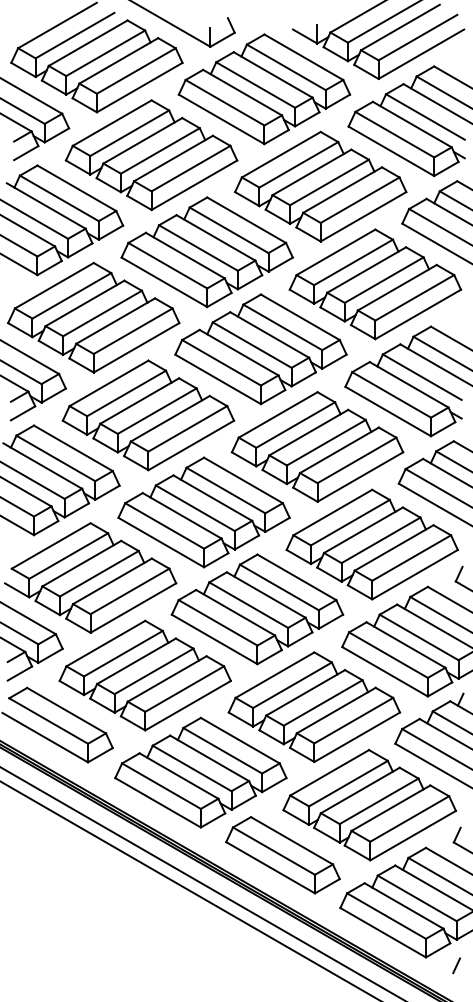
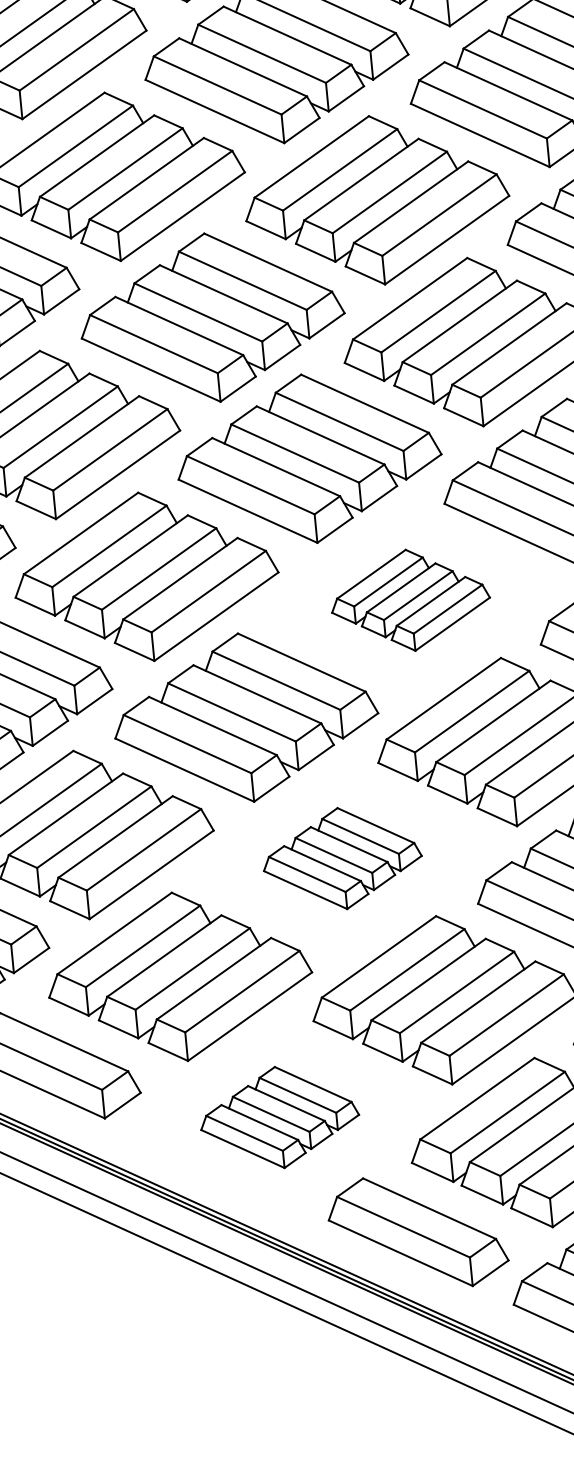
part: (317, 446) -> (410, 599), size x0.6
part: (257, 609) -> (342, 858), size x0.6
part: (200, 772) -> (279, 1117), size x0.6

